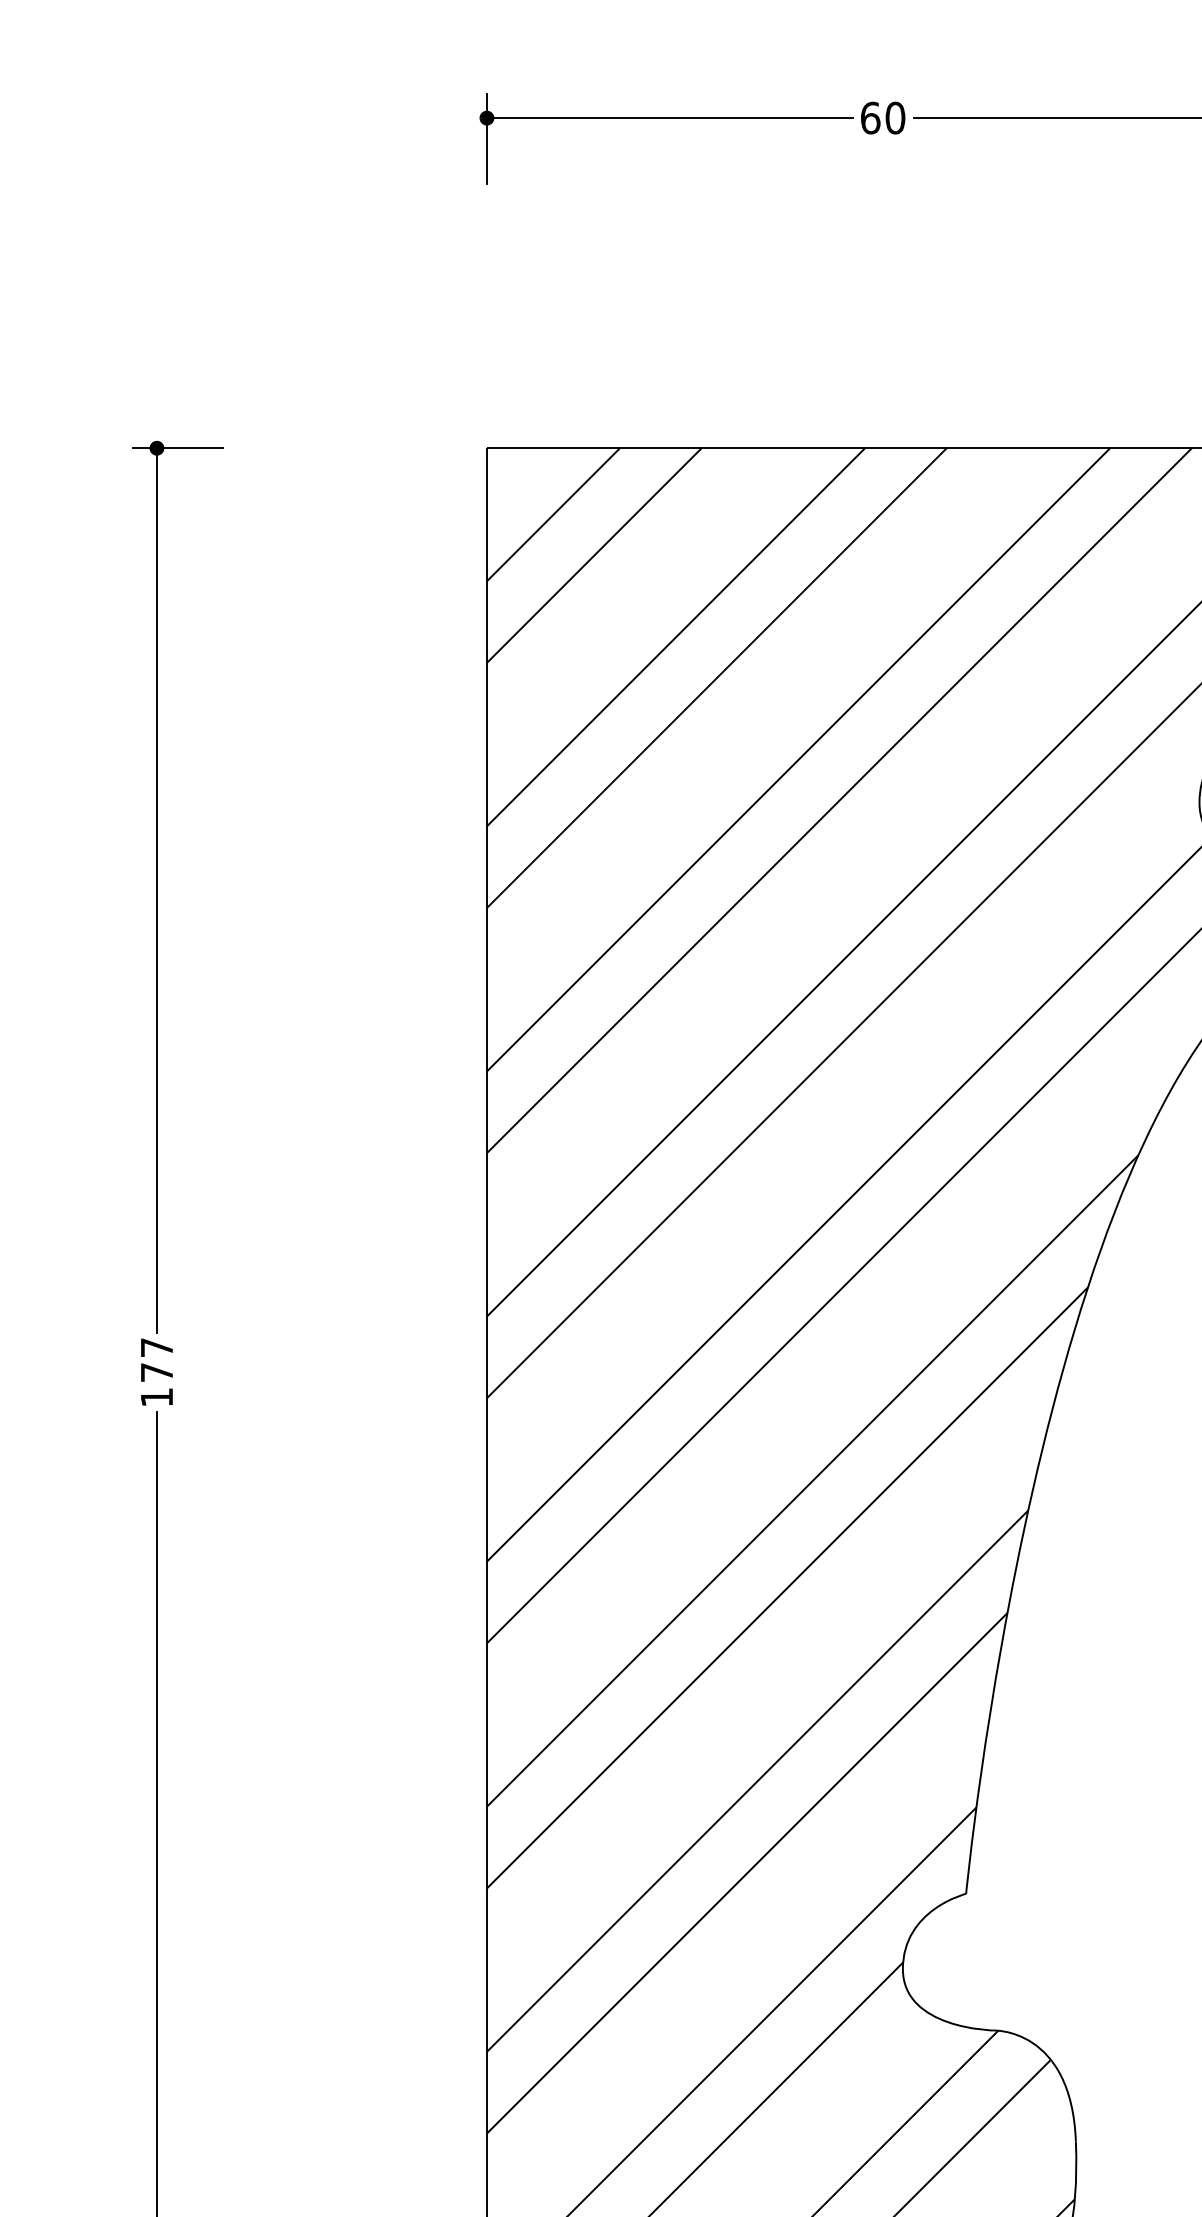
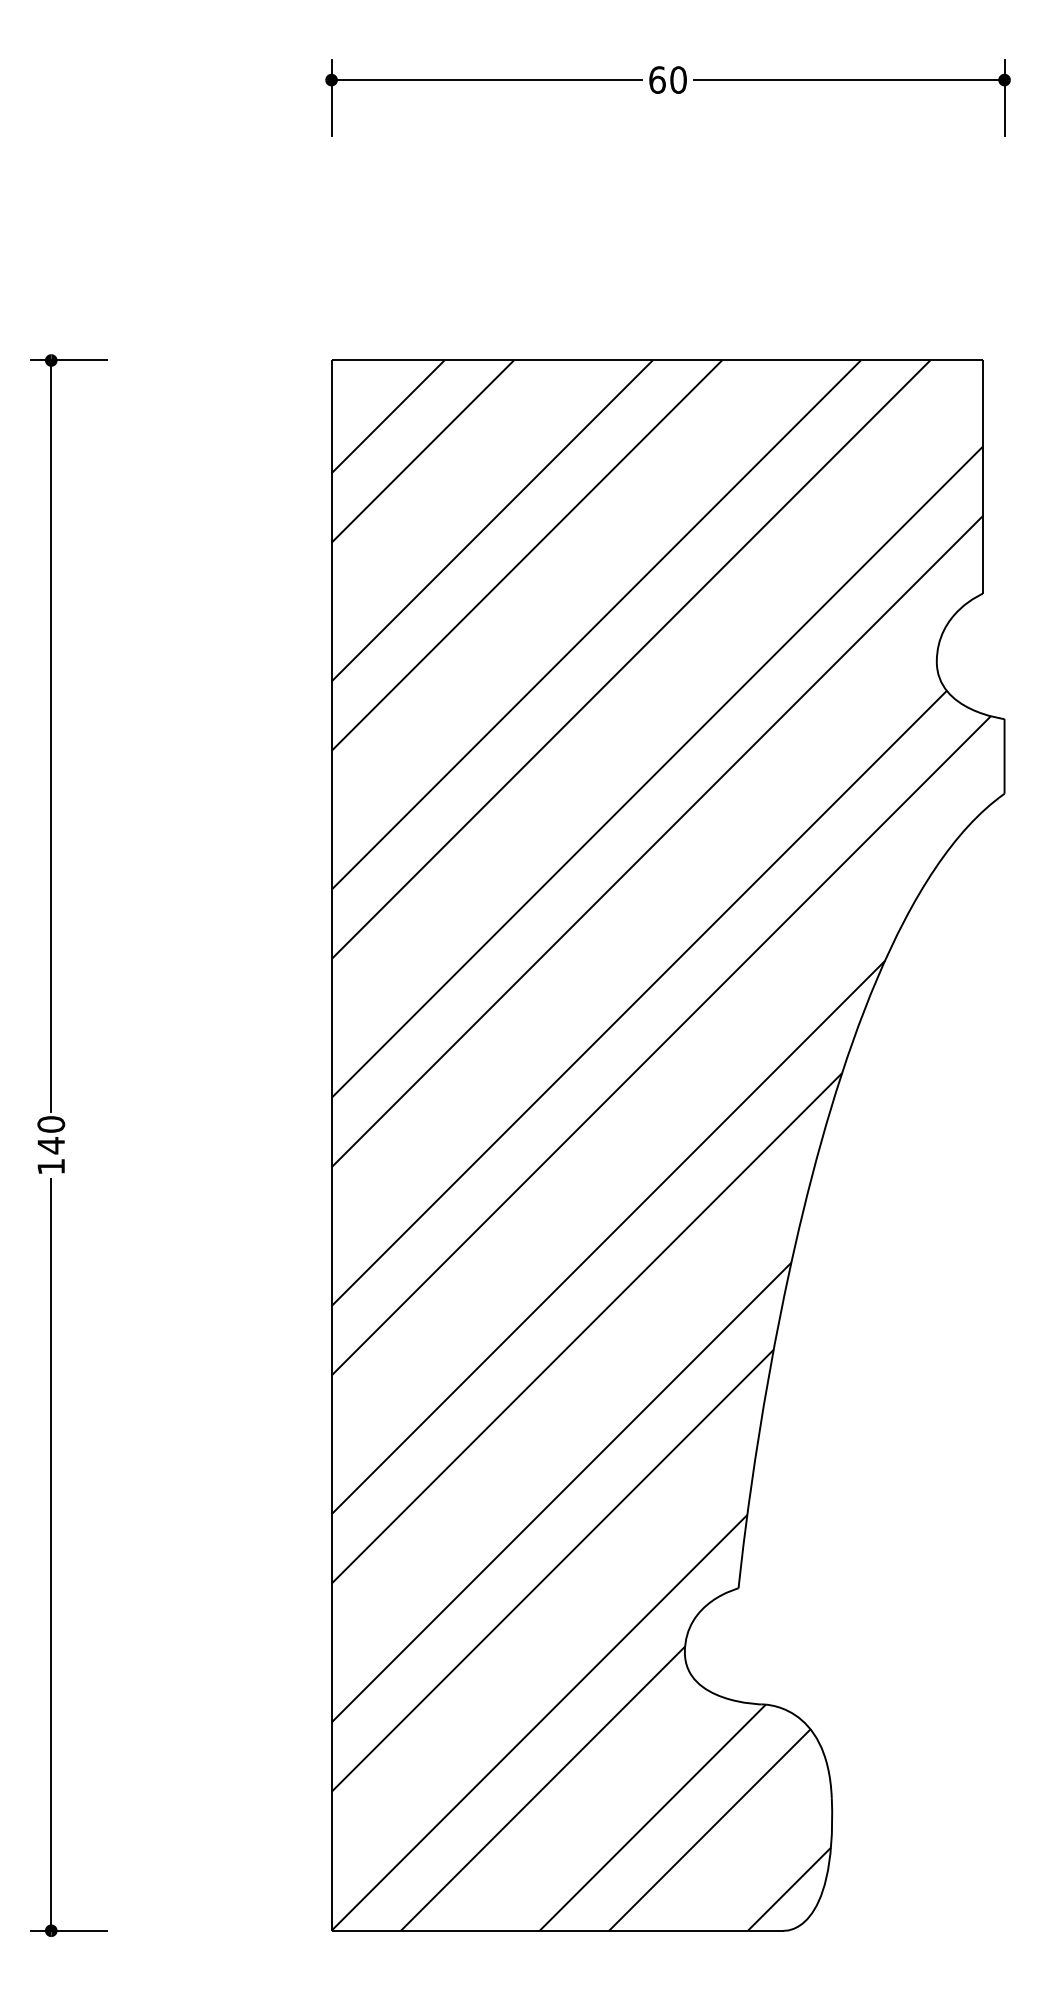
text: (157, 1360) -> (51, 1135), 177 -> 140

